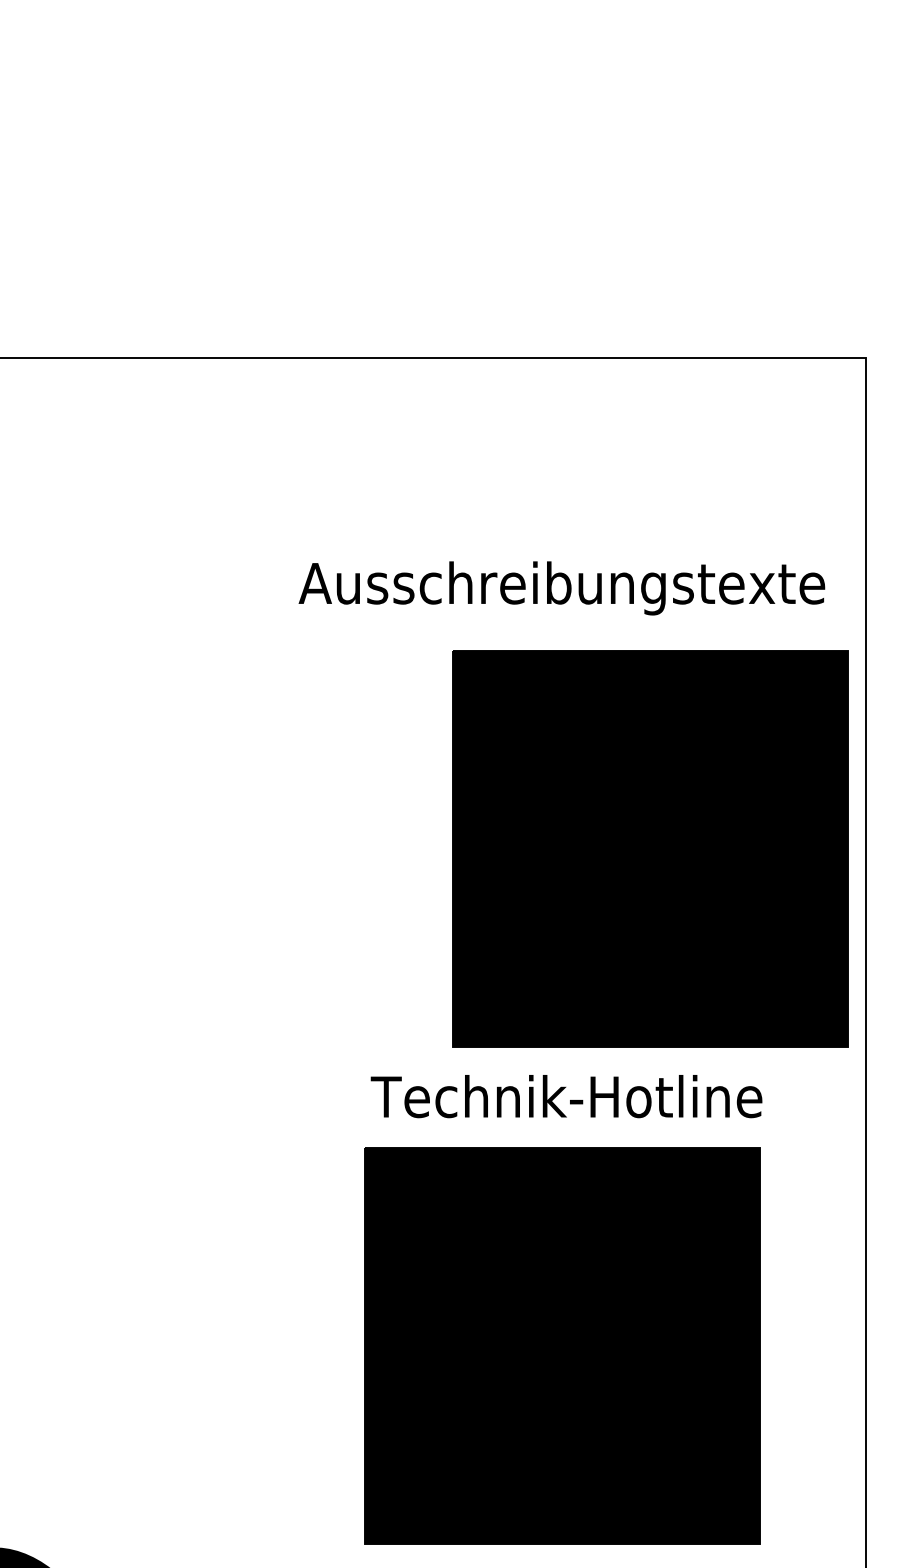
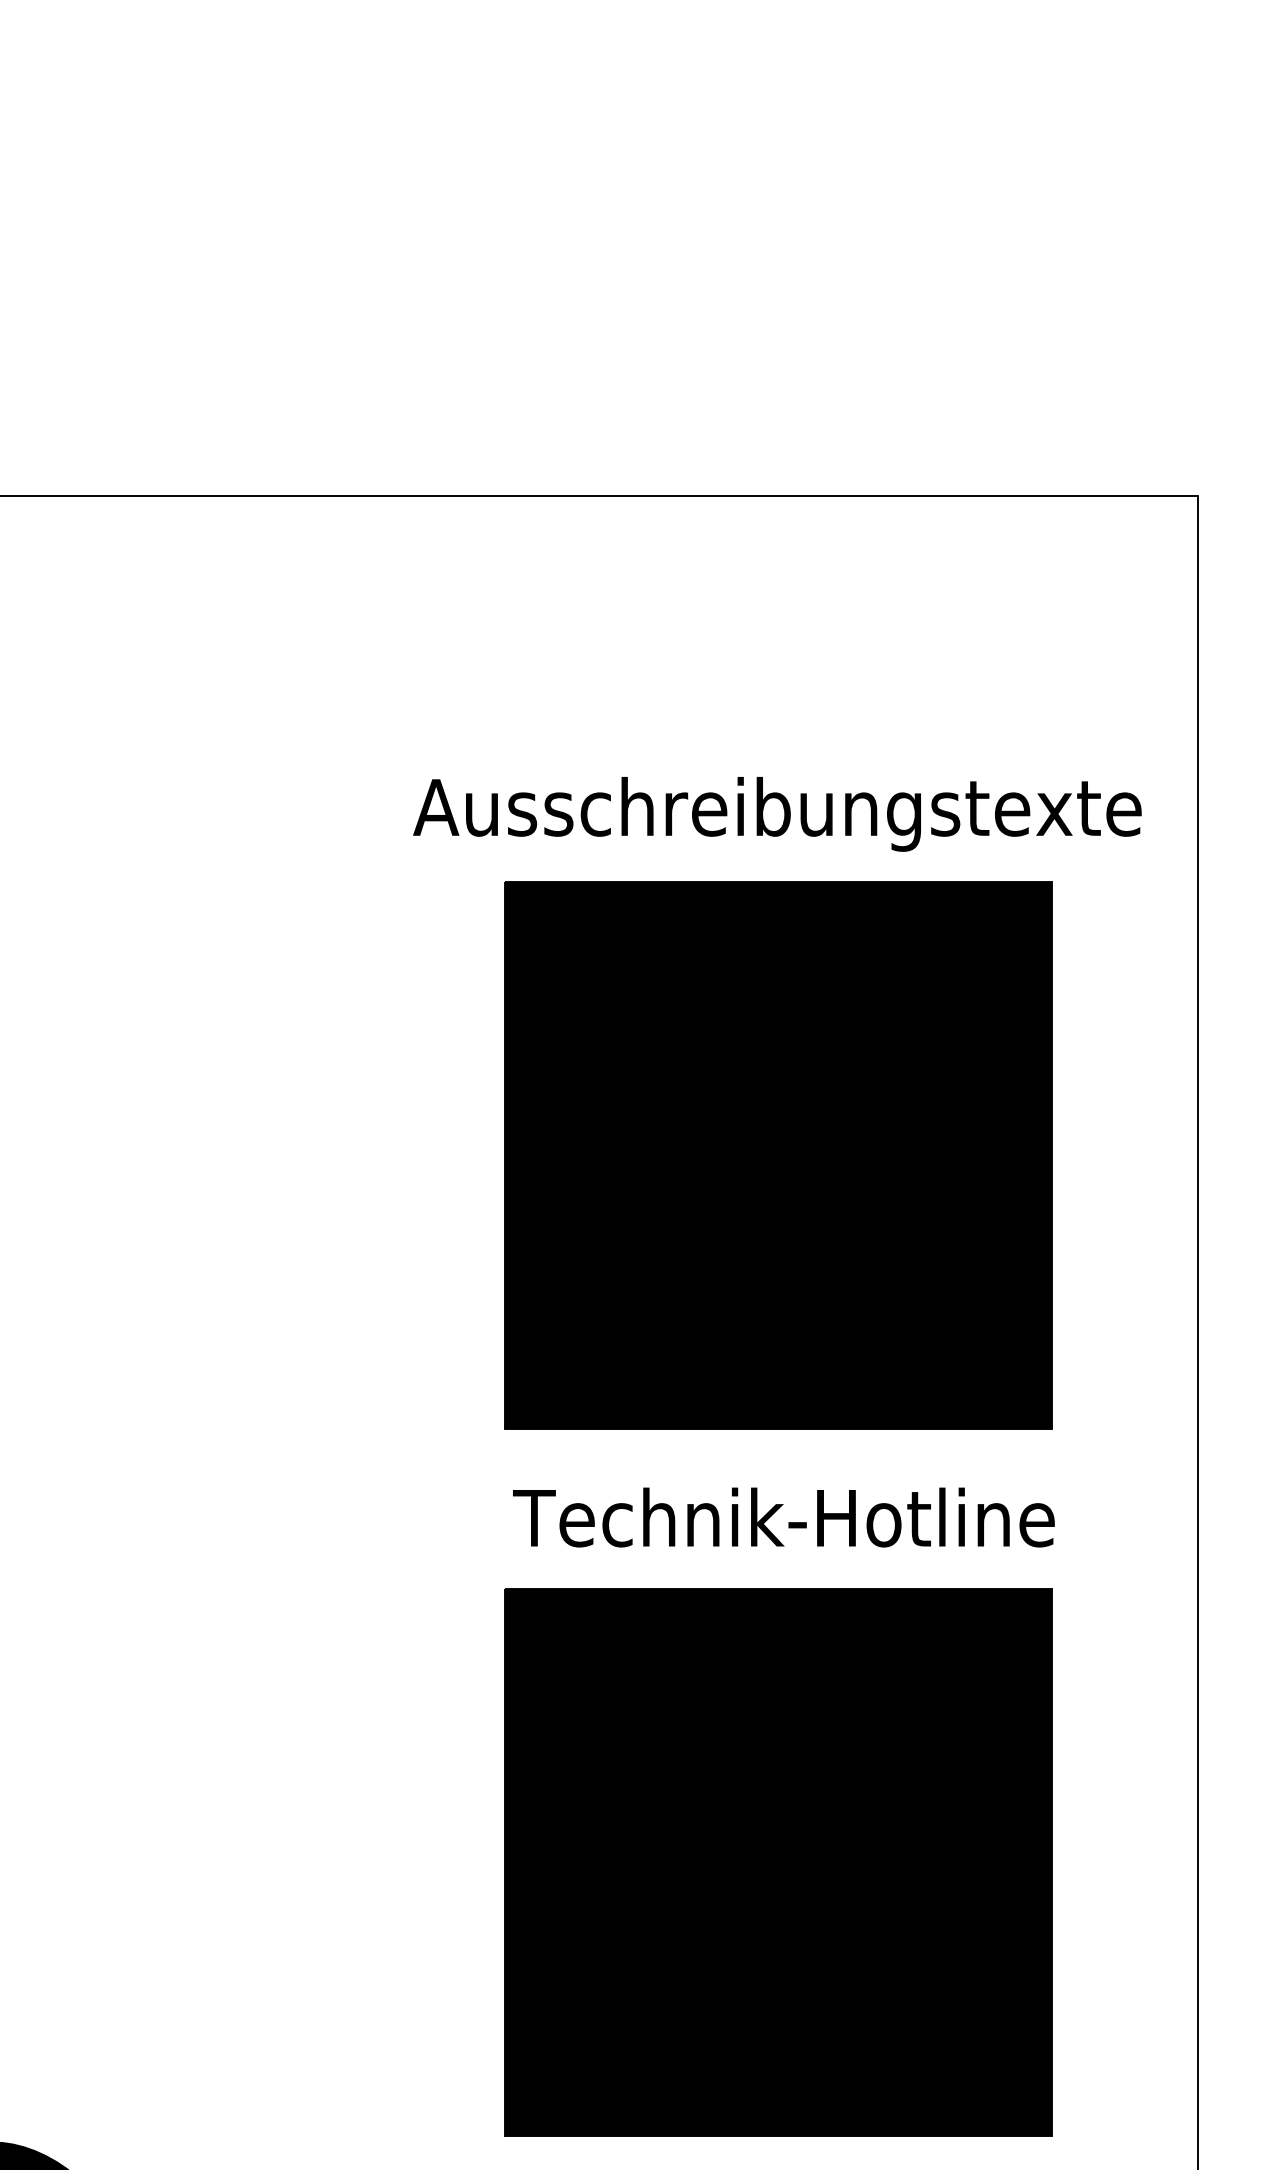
part: (650, 848) -> (778, 1154), moved

